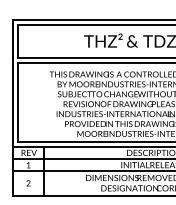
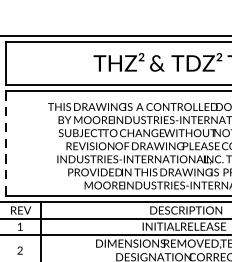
line: (17, 102) -> (5, 143), solid -> dashed

